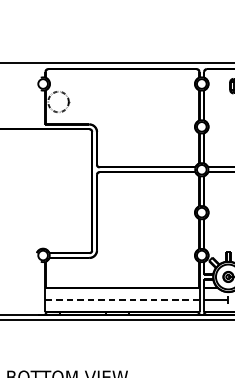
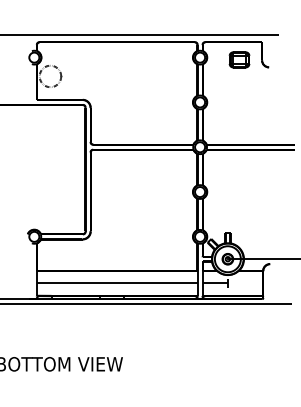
line: (122, 300) -> (117, 283), dashed -> solid

